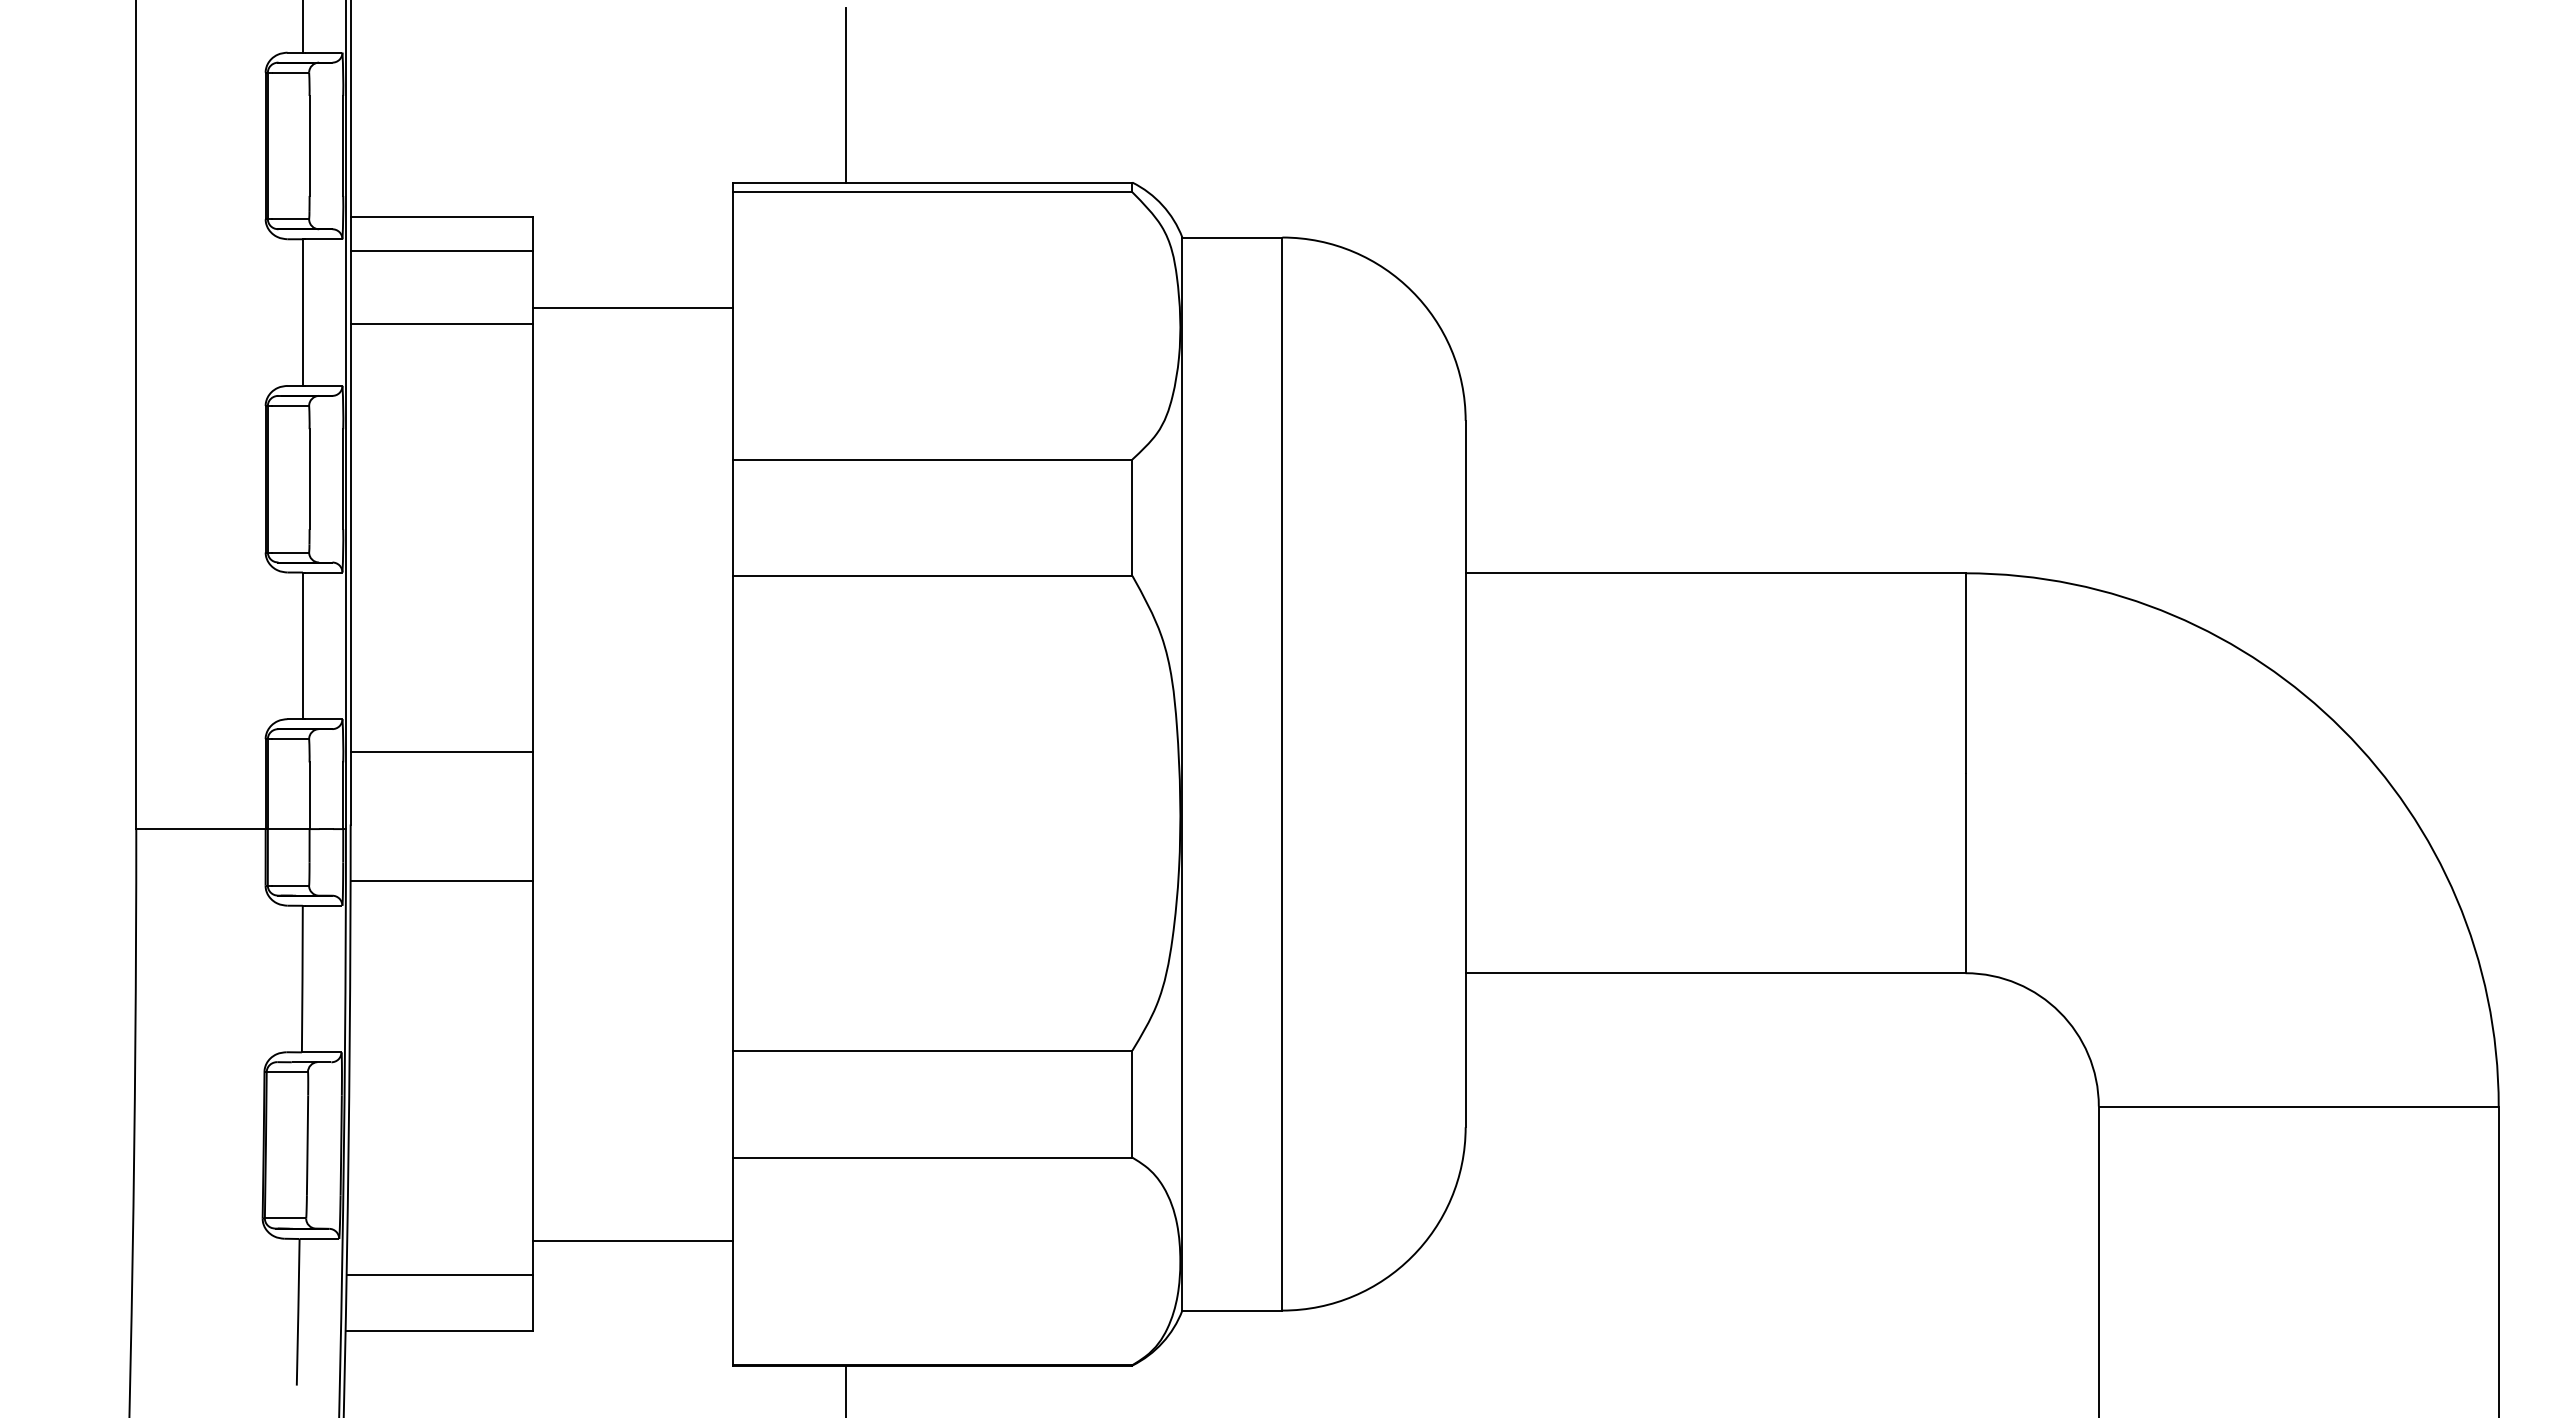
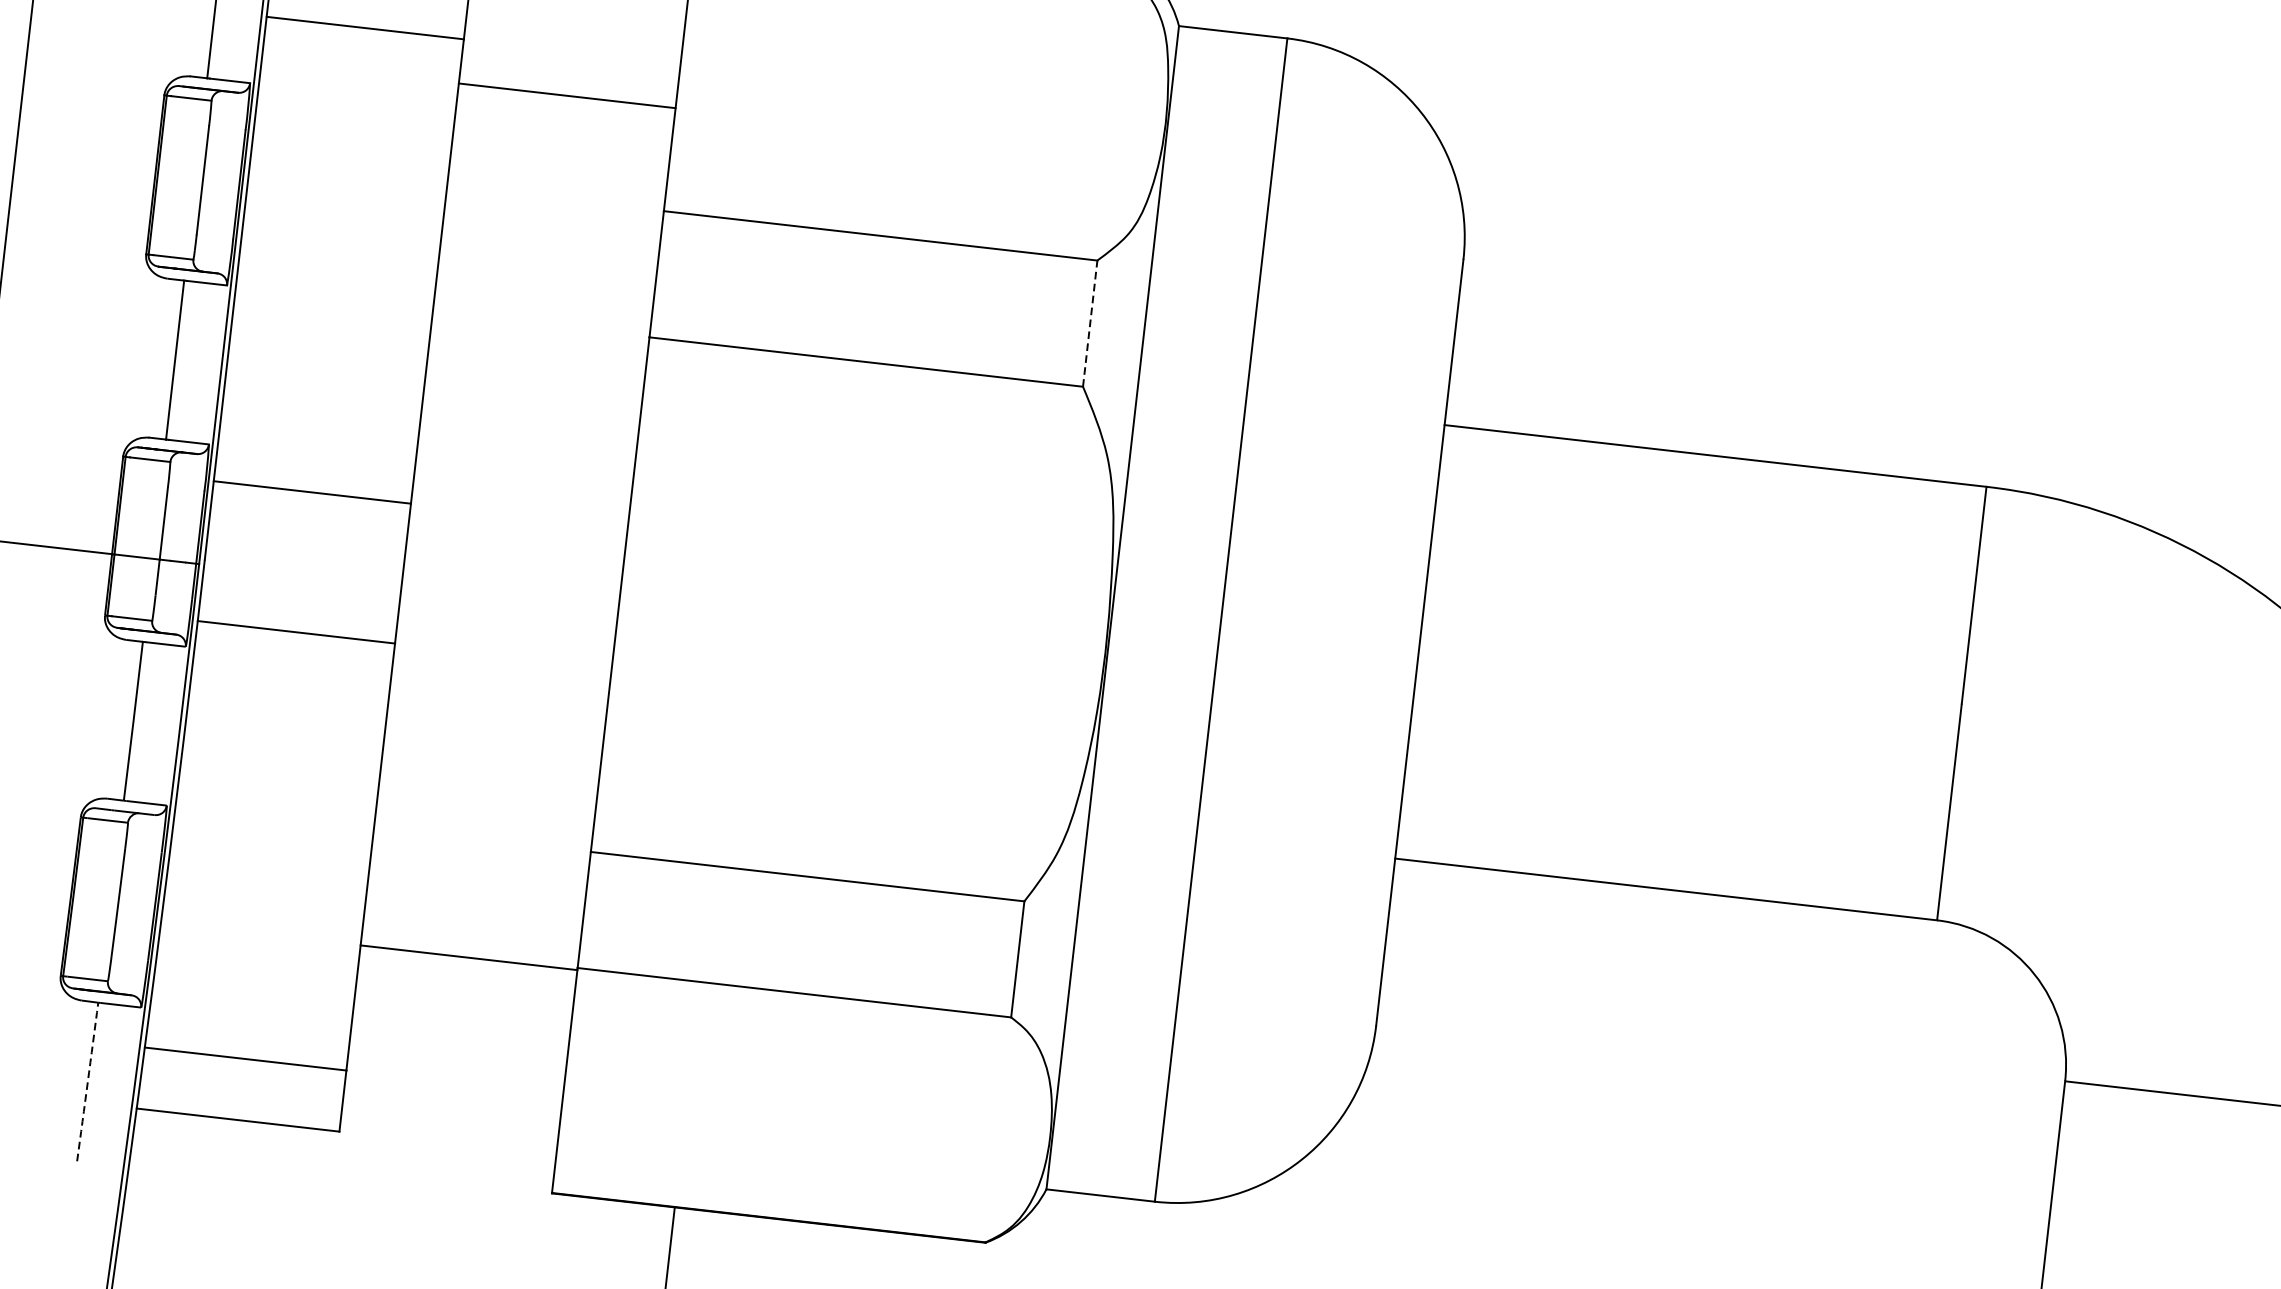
line: (632, 307) -> (567, 95), moved
line: (1132, 517) -> (1090, 323), solid -> dashed
line: (632, 1240) -> (468, 957), moved
arc: (298, 1312) -> (88, 1082), solid -> dashed

